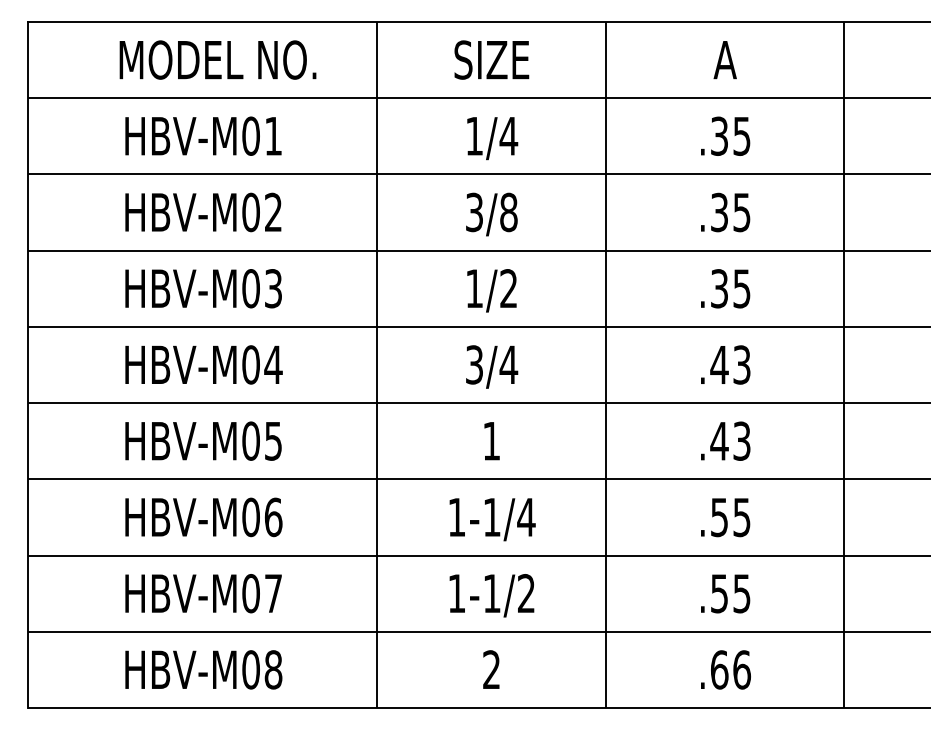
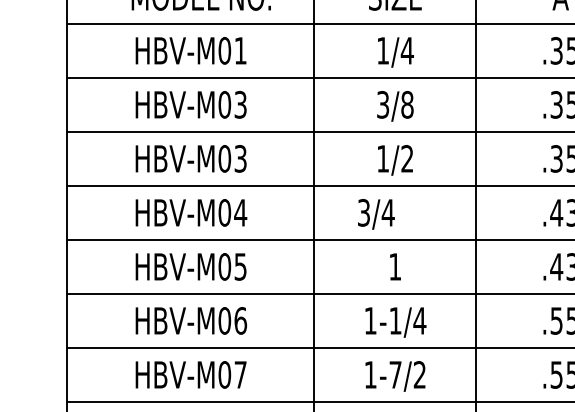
text: (273, 212) -> (240, 104), HBV-M02 -> HBV-M03
text: (492, 366) -> (376, 214), moved
text: (492, 593) -> (395, 374), 1-1/2 -> 1-7/2

